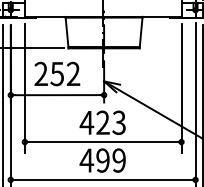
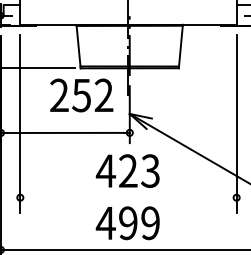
text: (57, 73) -> (81, 94), moved
line: (102, 142) -> (127, 198), removed

